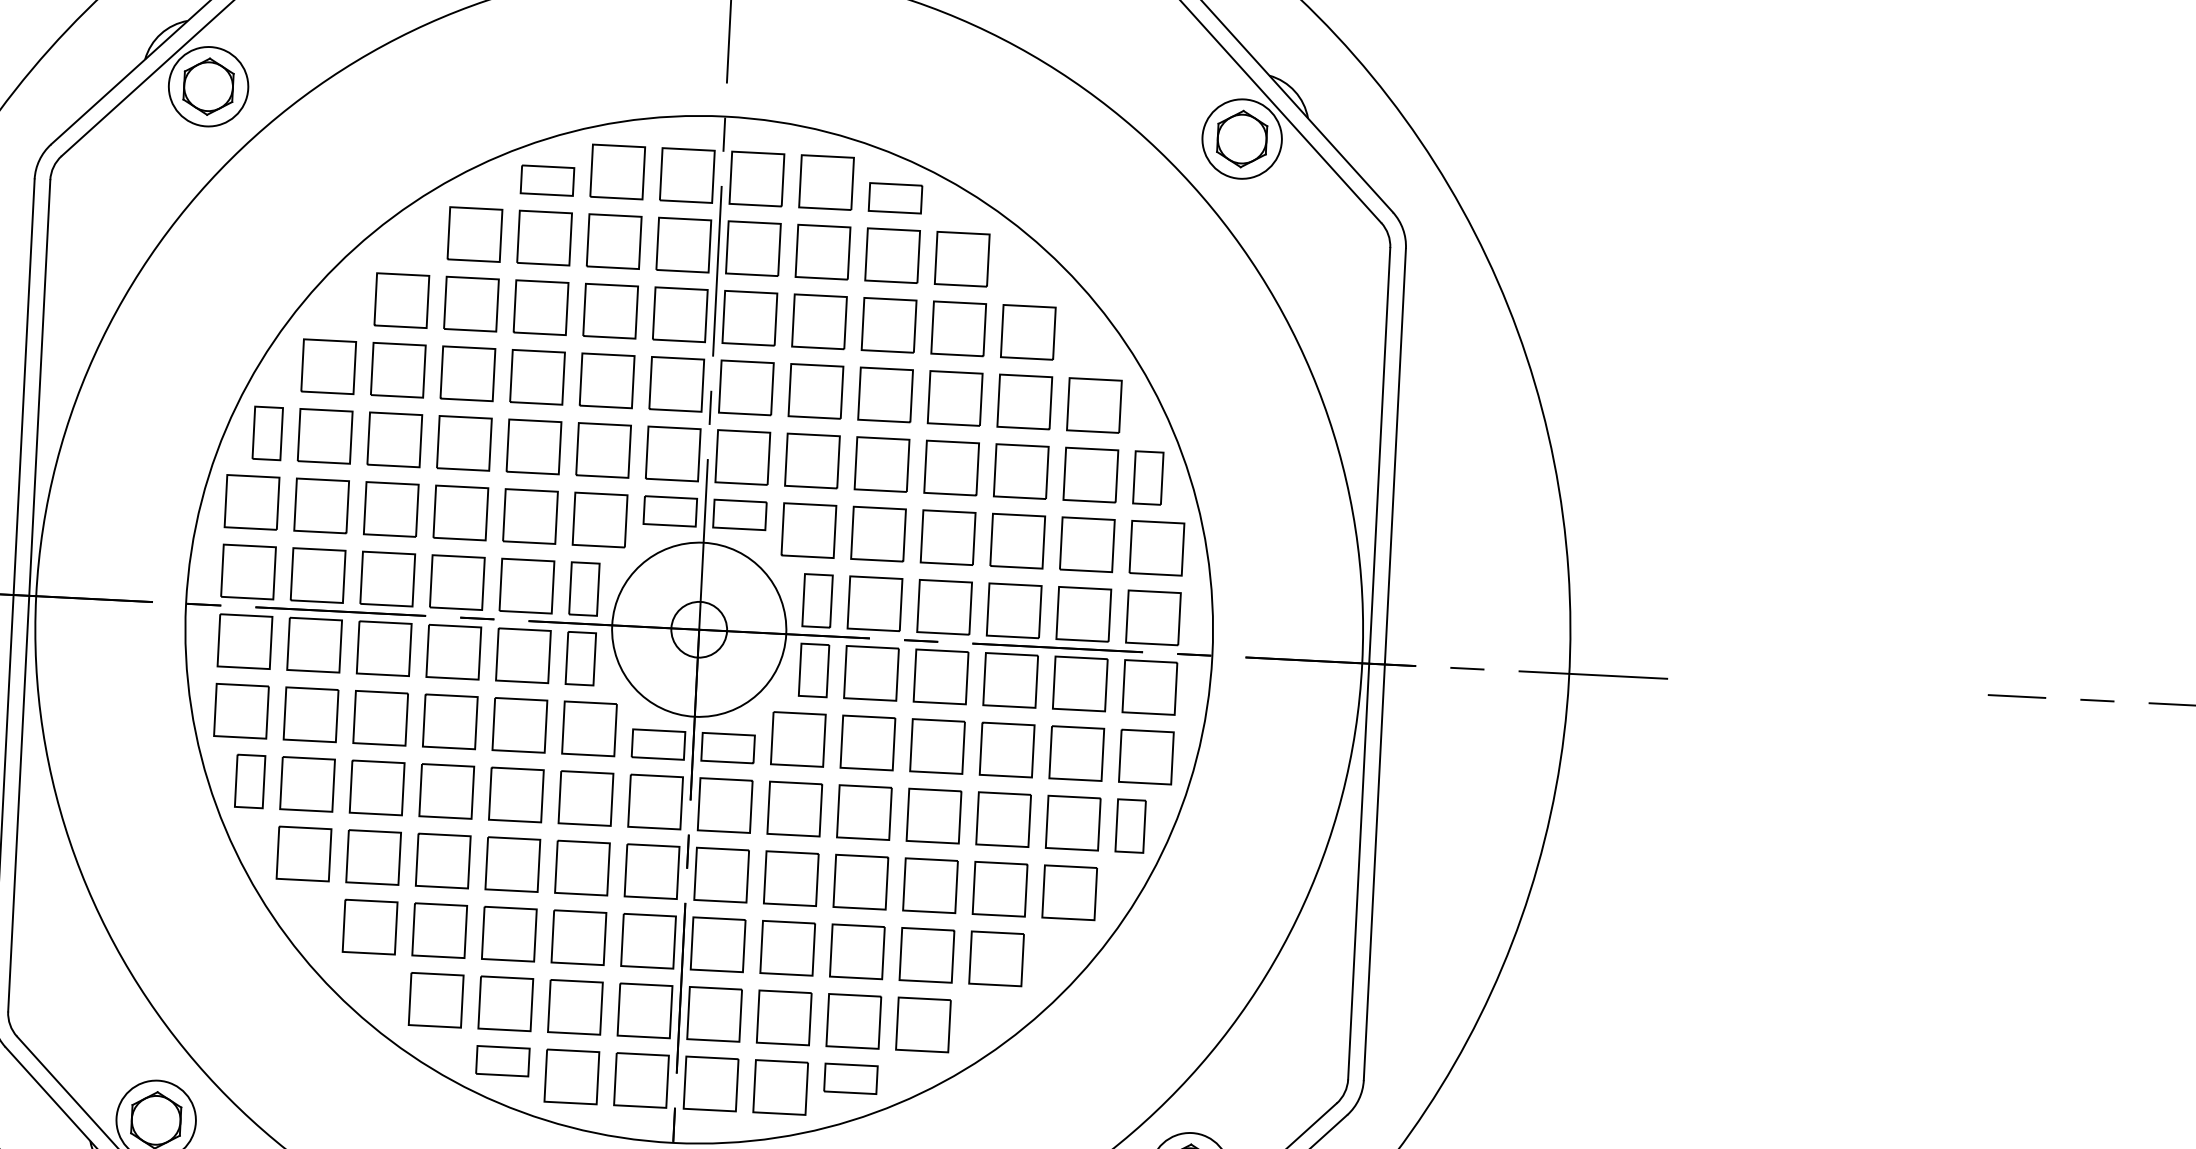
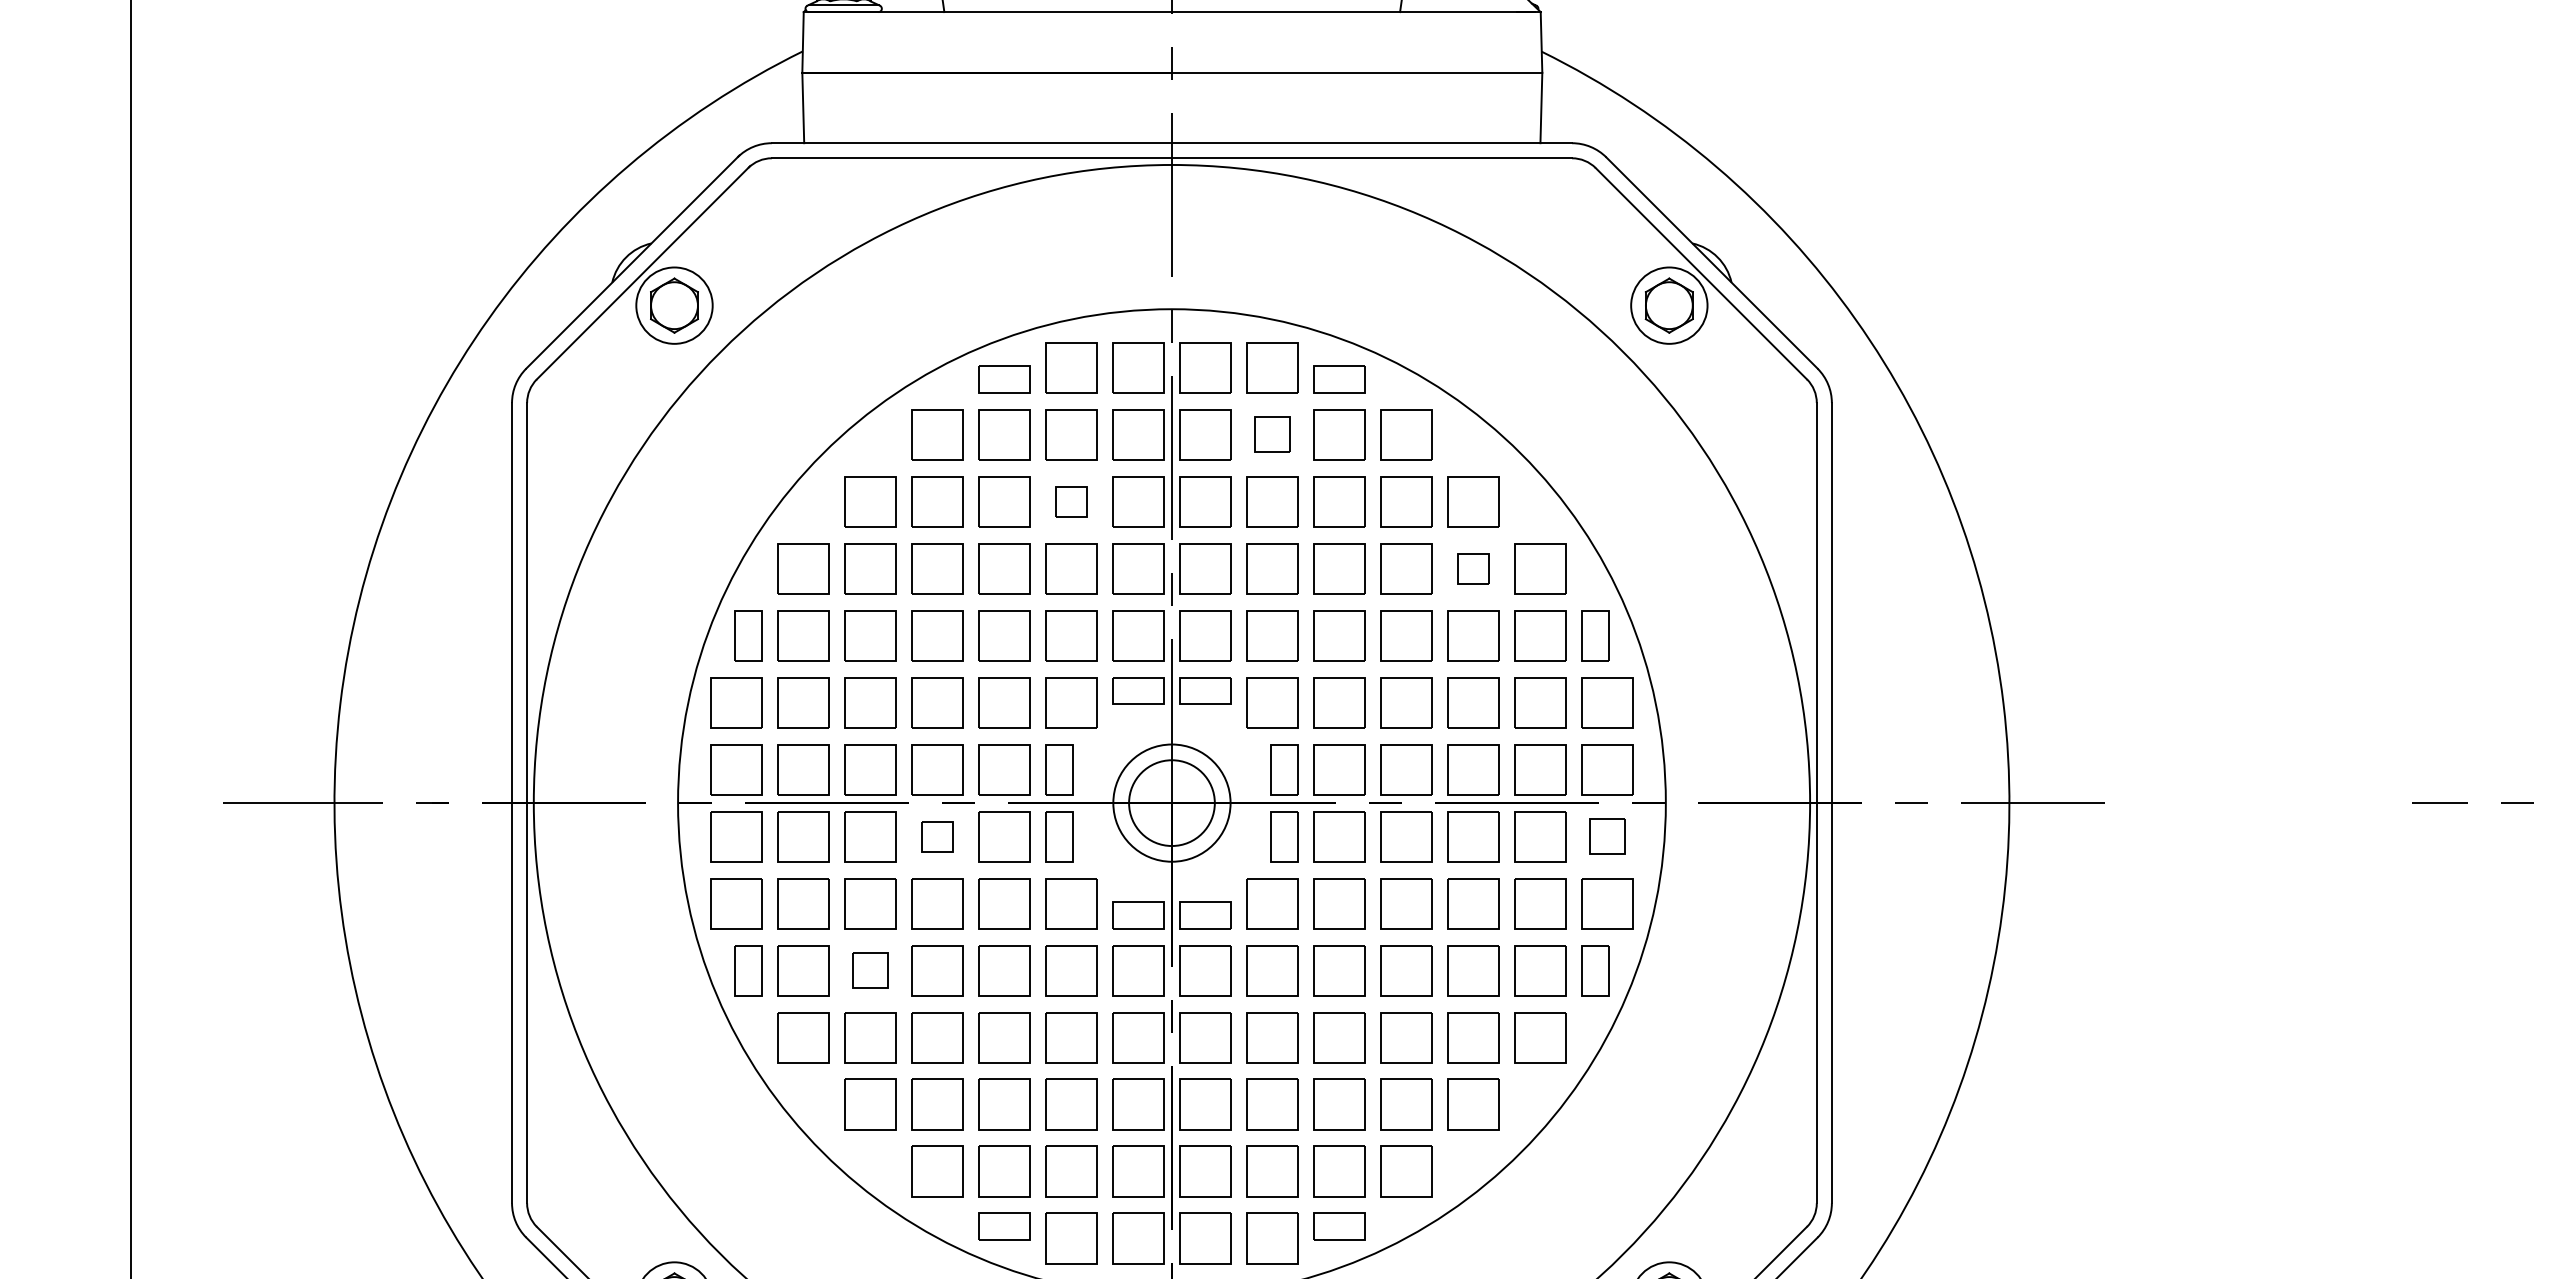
part: (823, 252) -> (1272, 434), size x0.7
part: (610, 311) -> (1071, 501), size x0.6
part: (1024, 401) -> (1473, 568), size x0.6
circle: (698, 629) -> (1171, 802), size x0.7
circle: (698, 629) -> (1171, 802), size x1.6
part: (453, 652) -> (937, 836), size x0.6
part: (1149, 687) -> (1607, 836), size x0.7
part: (377, 787) -> (870, 970), size x0.7

